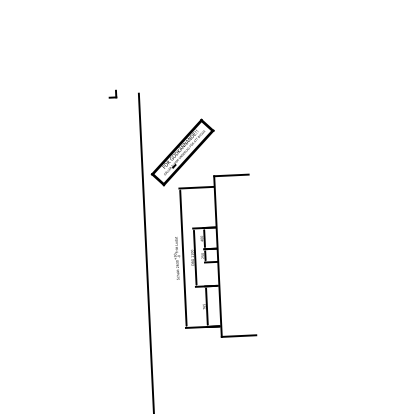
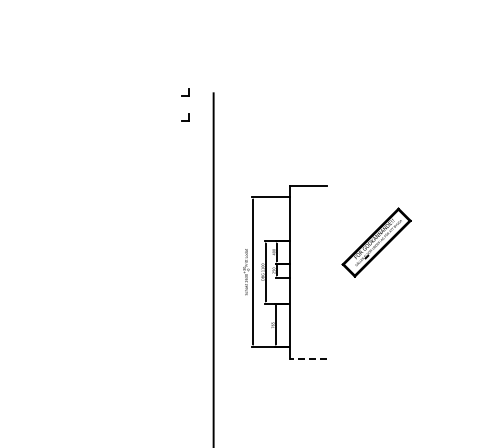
part: (113, 117) -> (185, 117), added
part: (182, 152) -> (376, 242), moved
line: (238, 336) -> (308, 358), solid -> dashed

